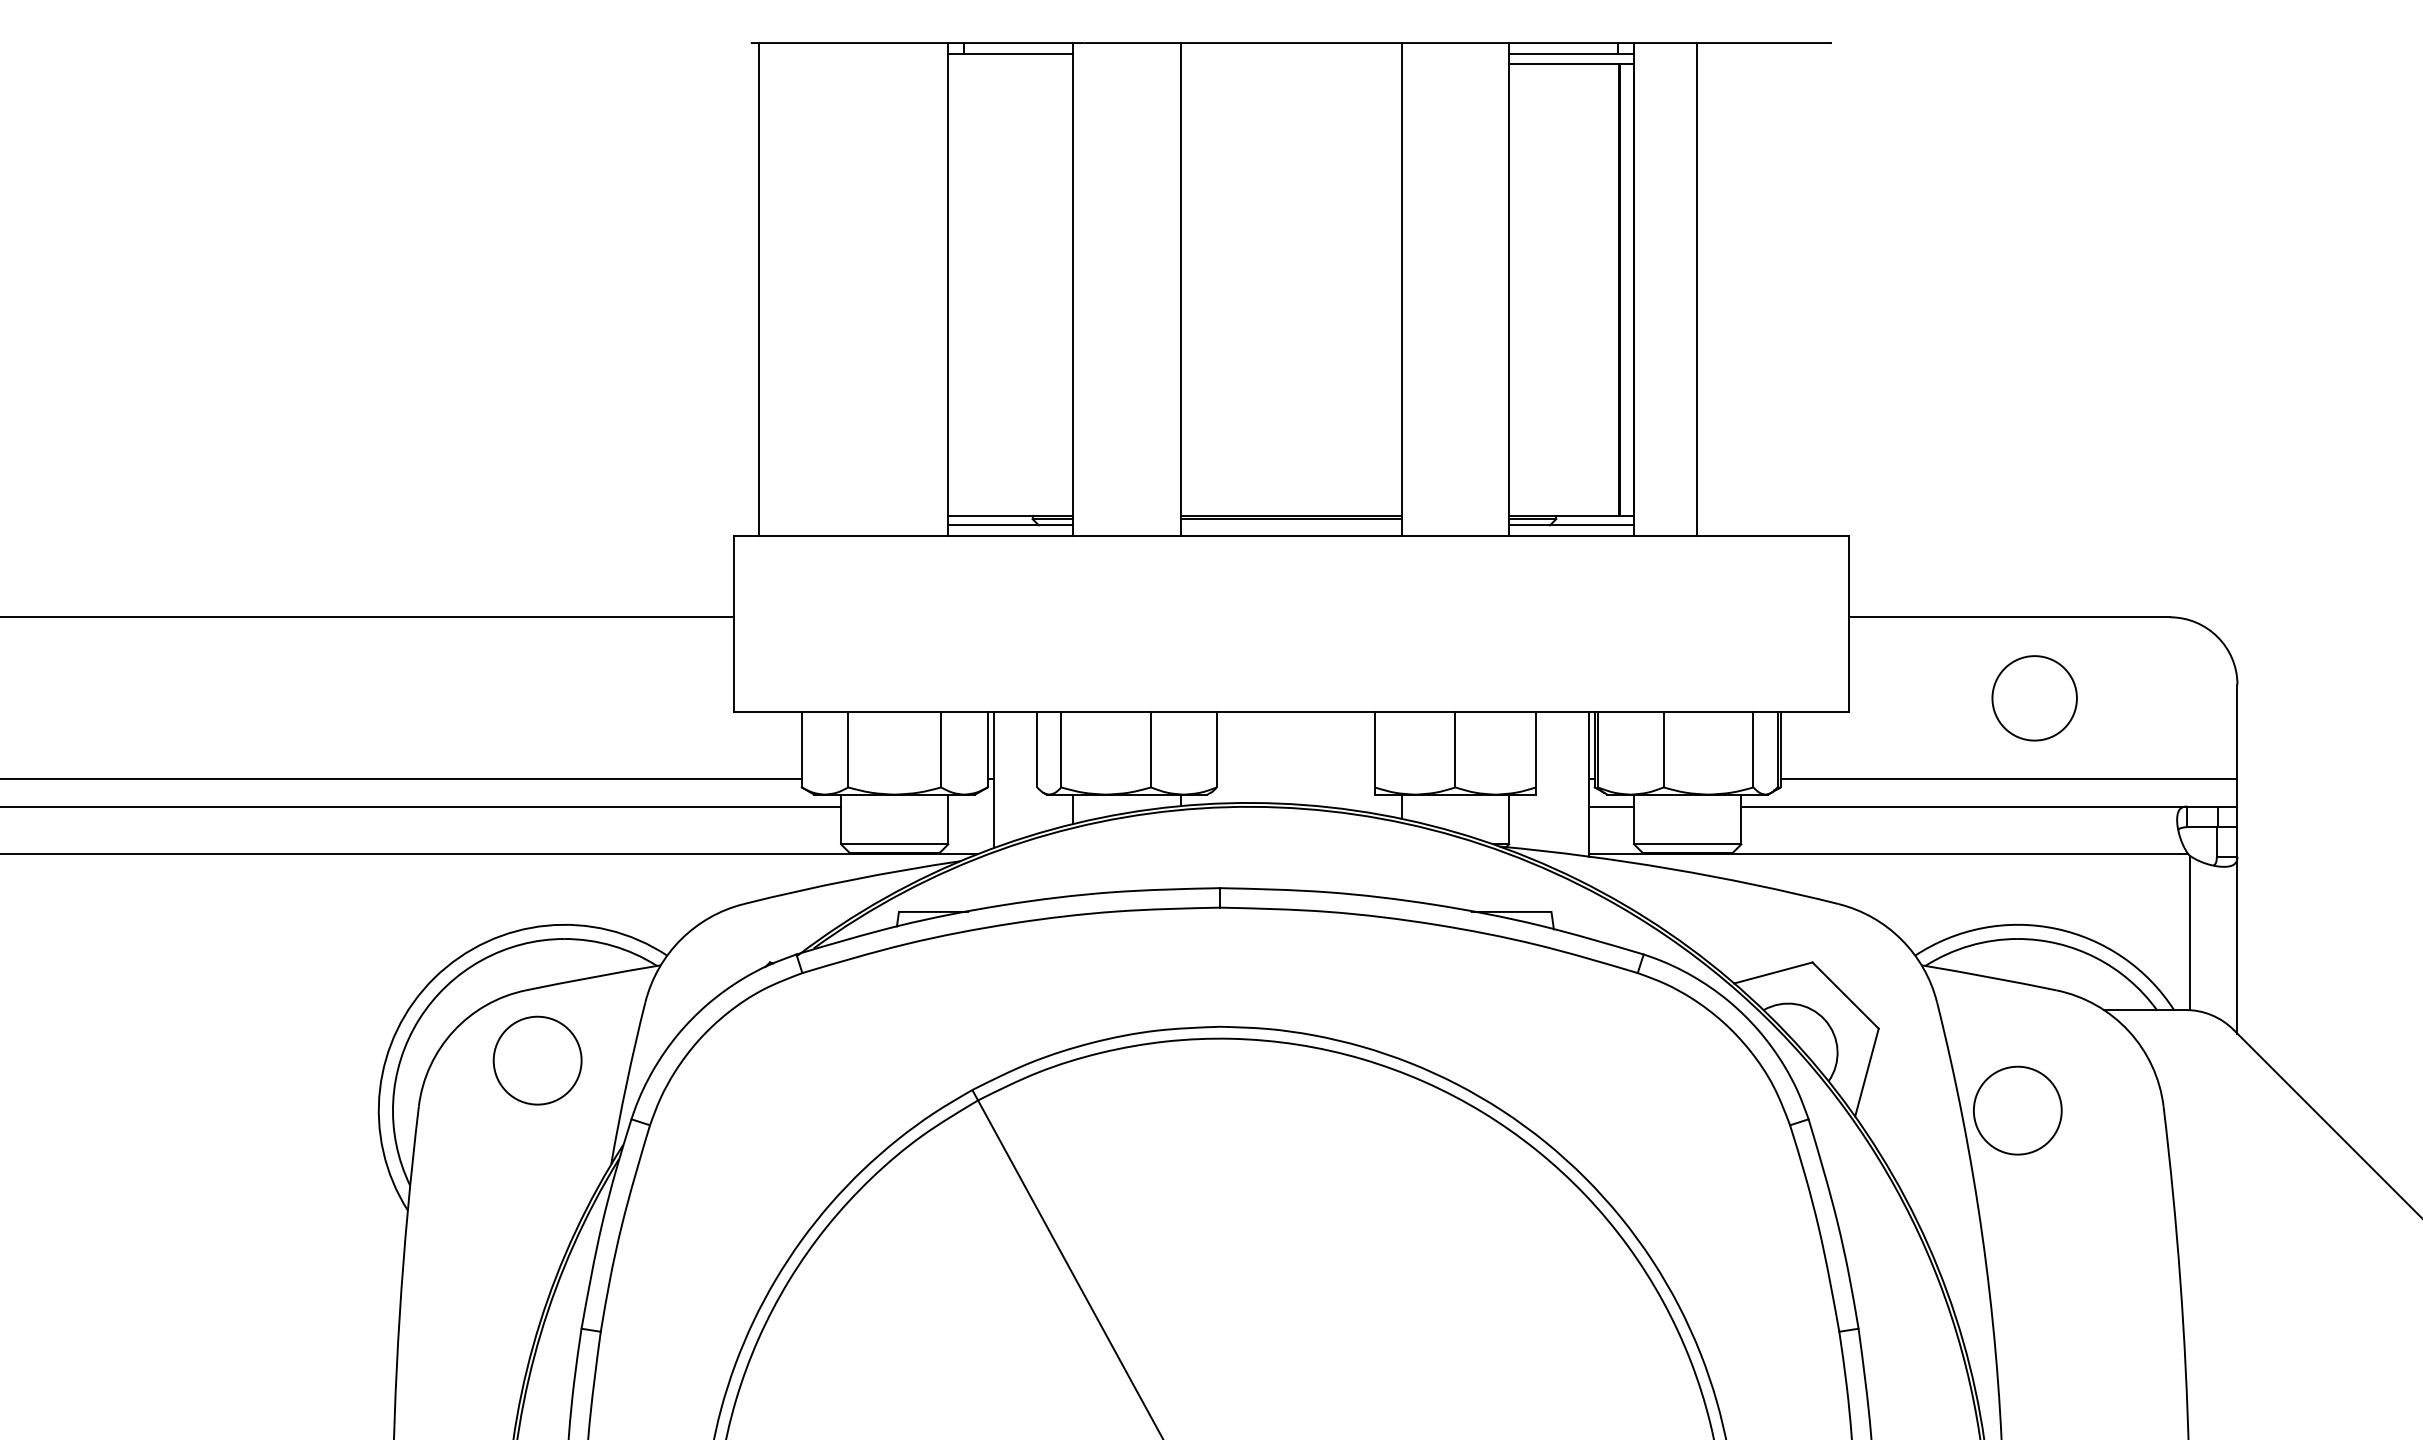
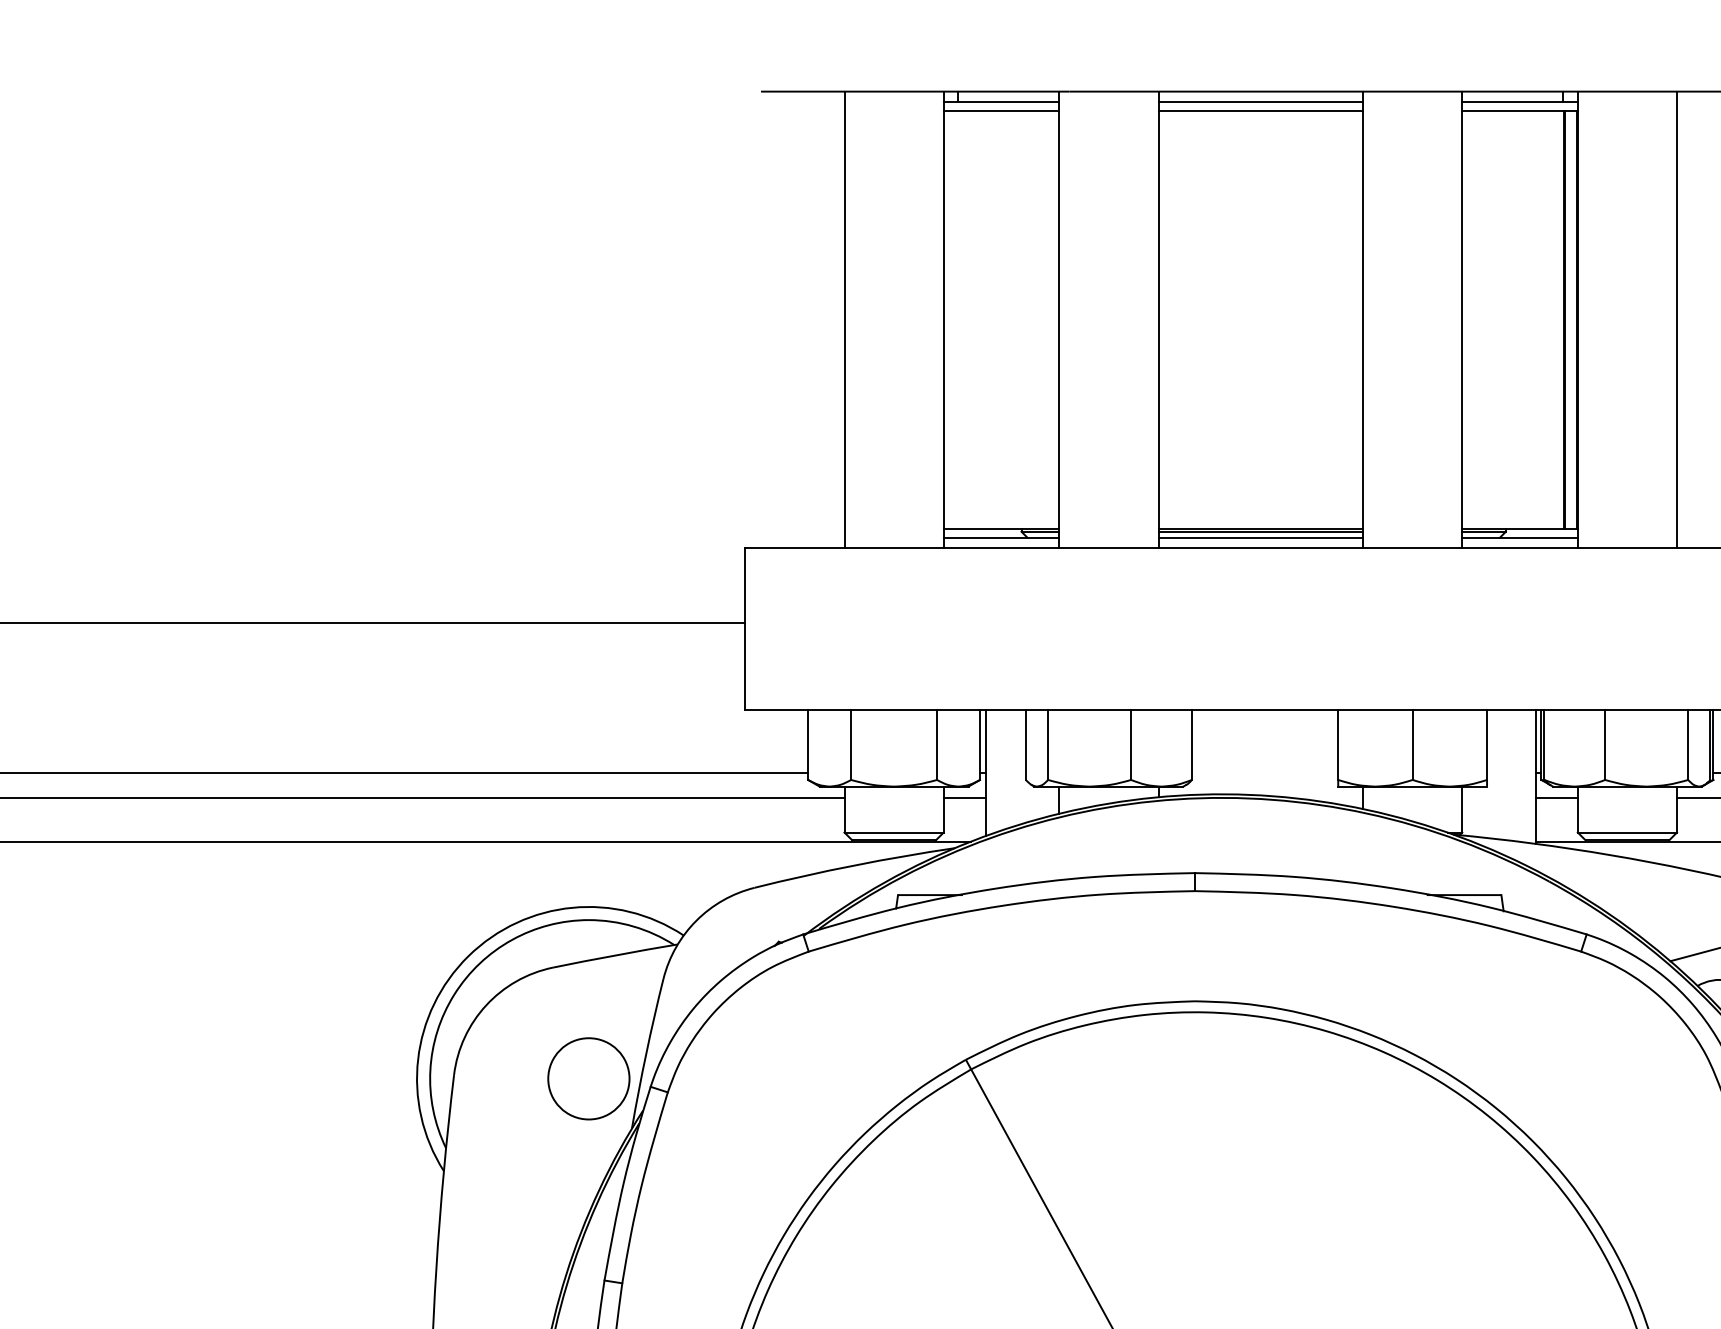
line: (1290, 53) -> (1260, 101), added
line: (1010, 64) -> (1001, 111), added
line: (1290, 64) -> (1260, 111), added
line: (759, 289) -> (844, 319), moved
line: (1697, 289) -> (1677, 319), moved
line: (1290, 525) -> (1260, 537), added
line: (970, 806) -> (964, 797), added
circle: (537, 1060) -> (588, 1078), moved

